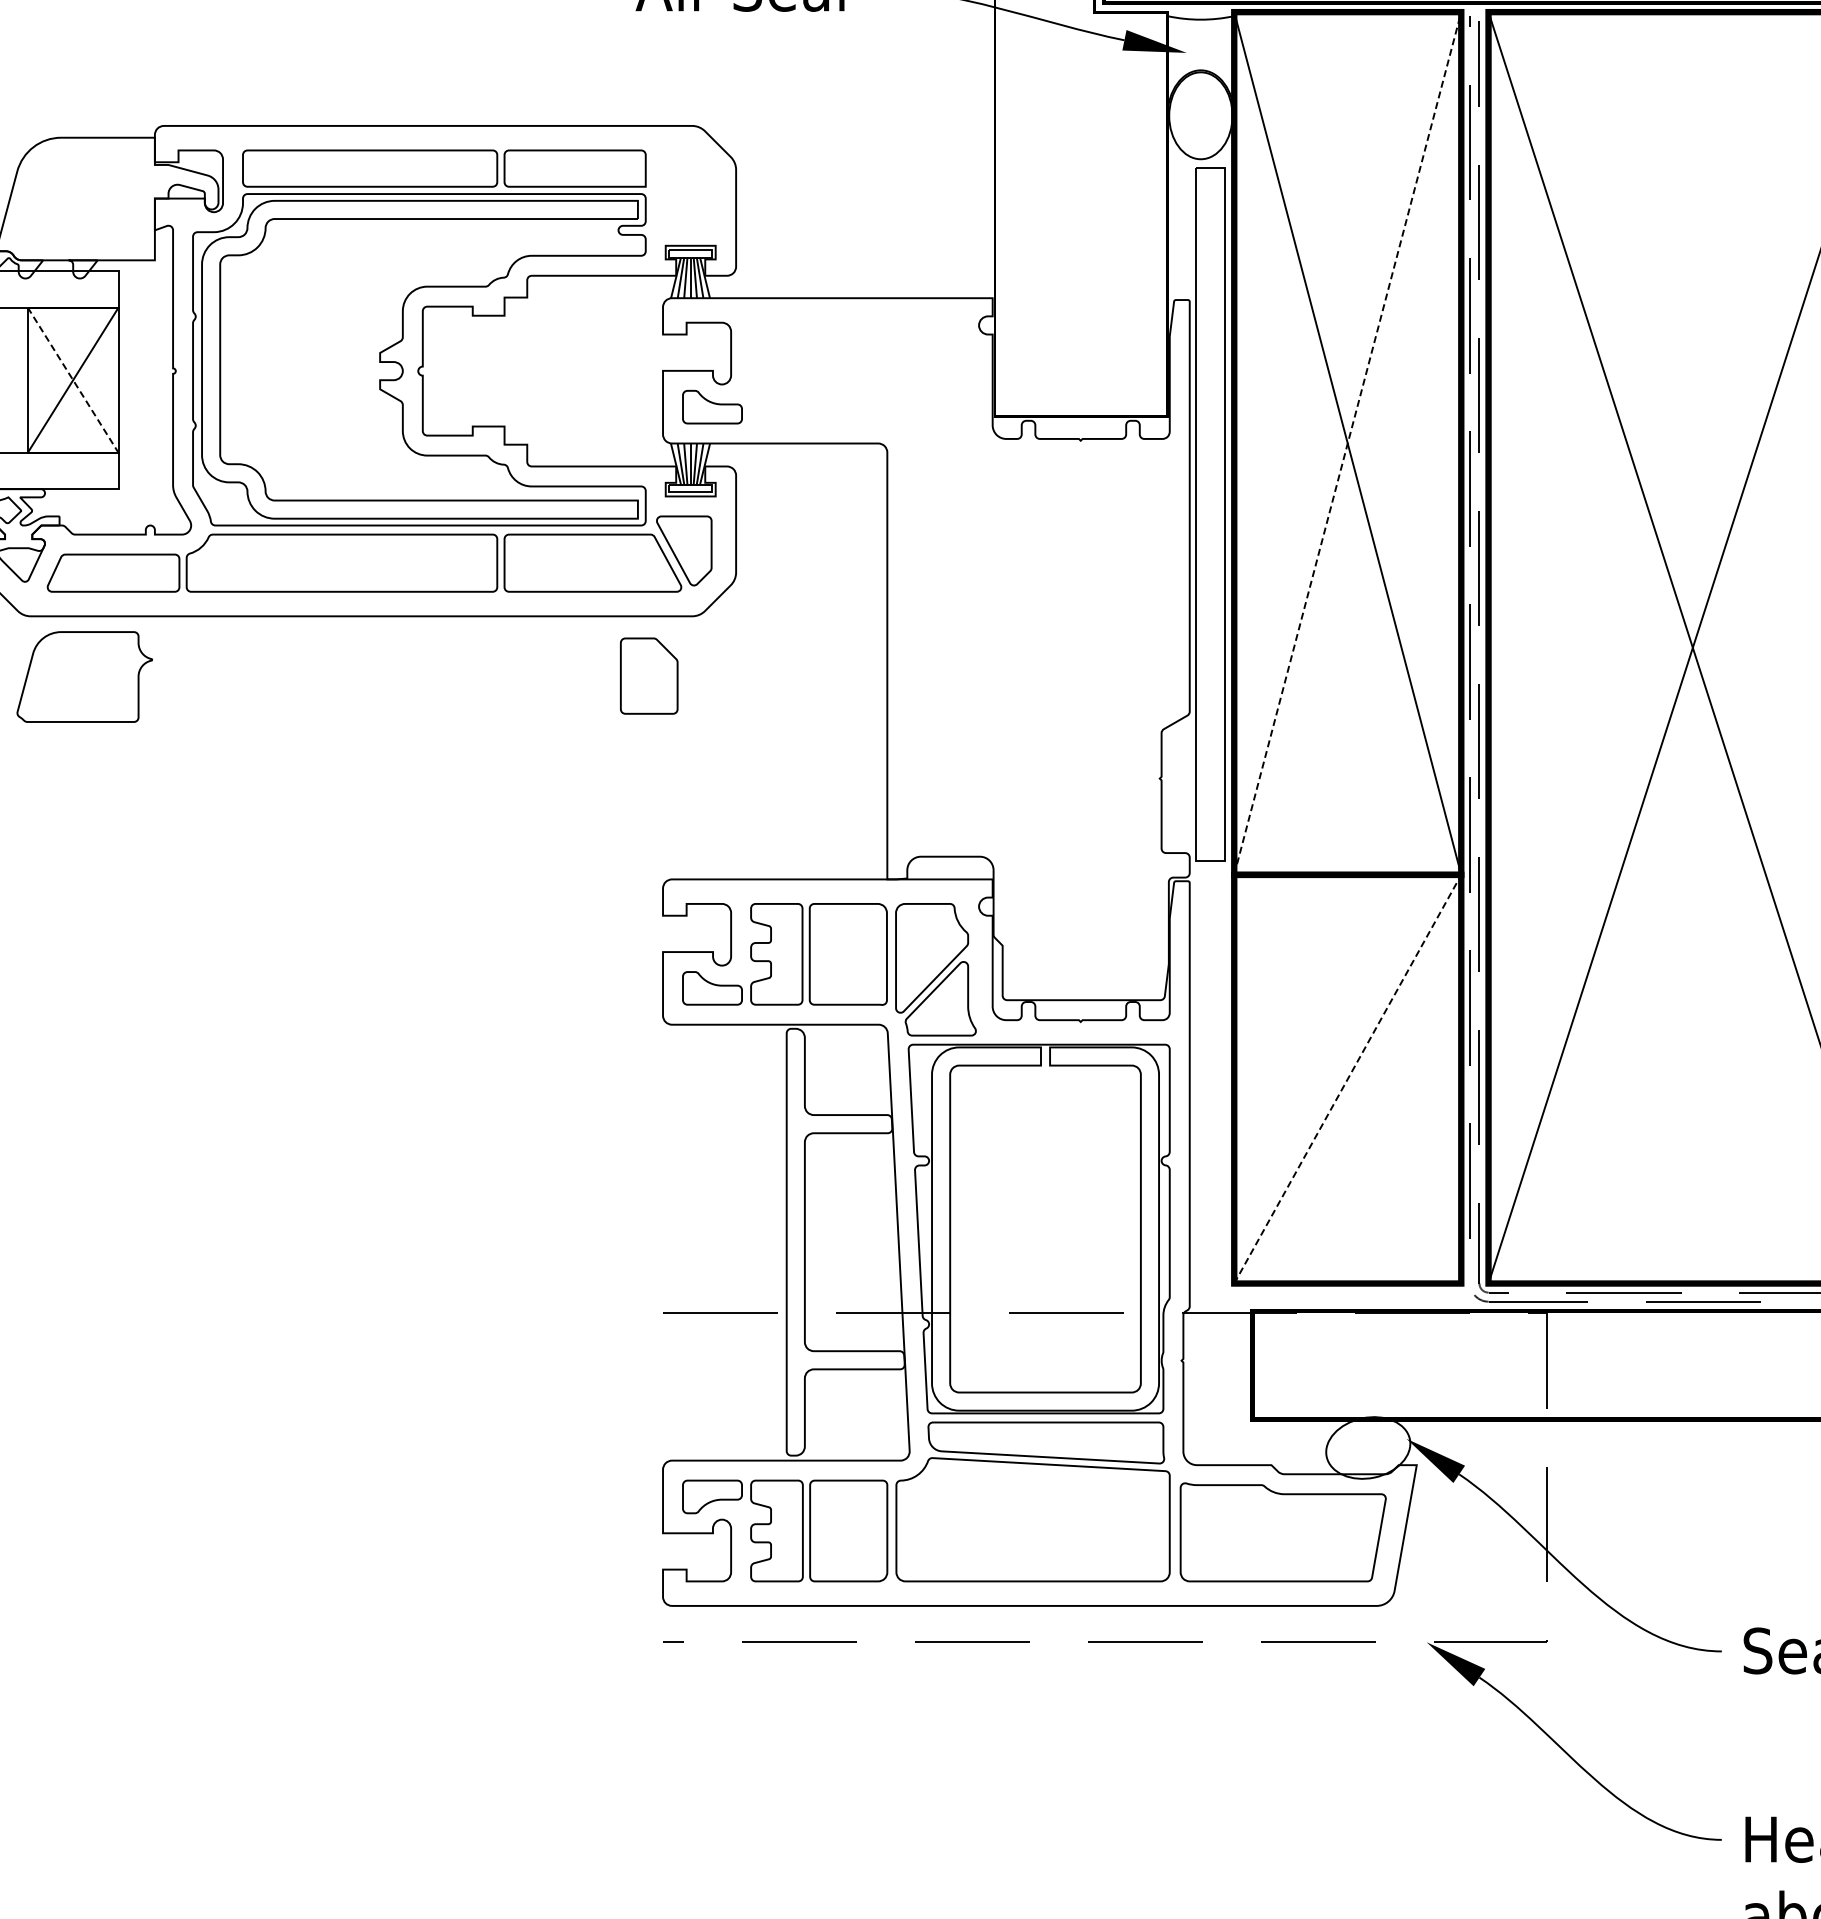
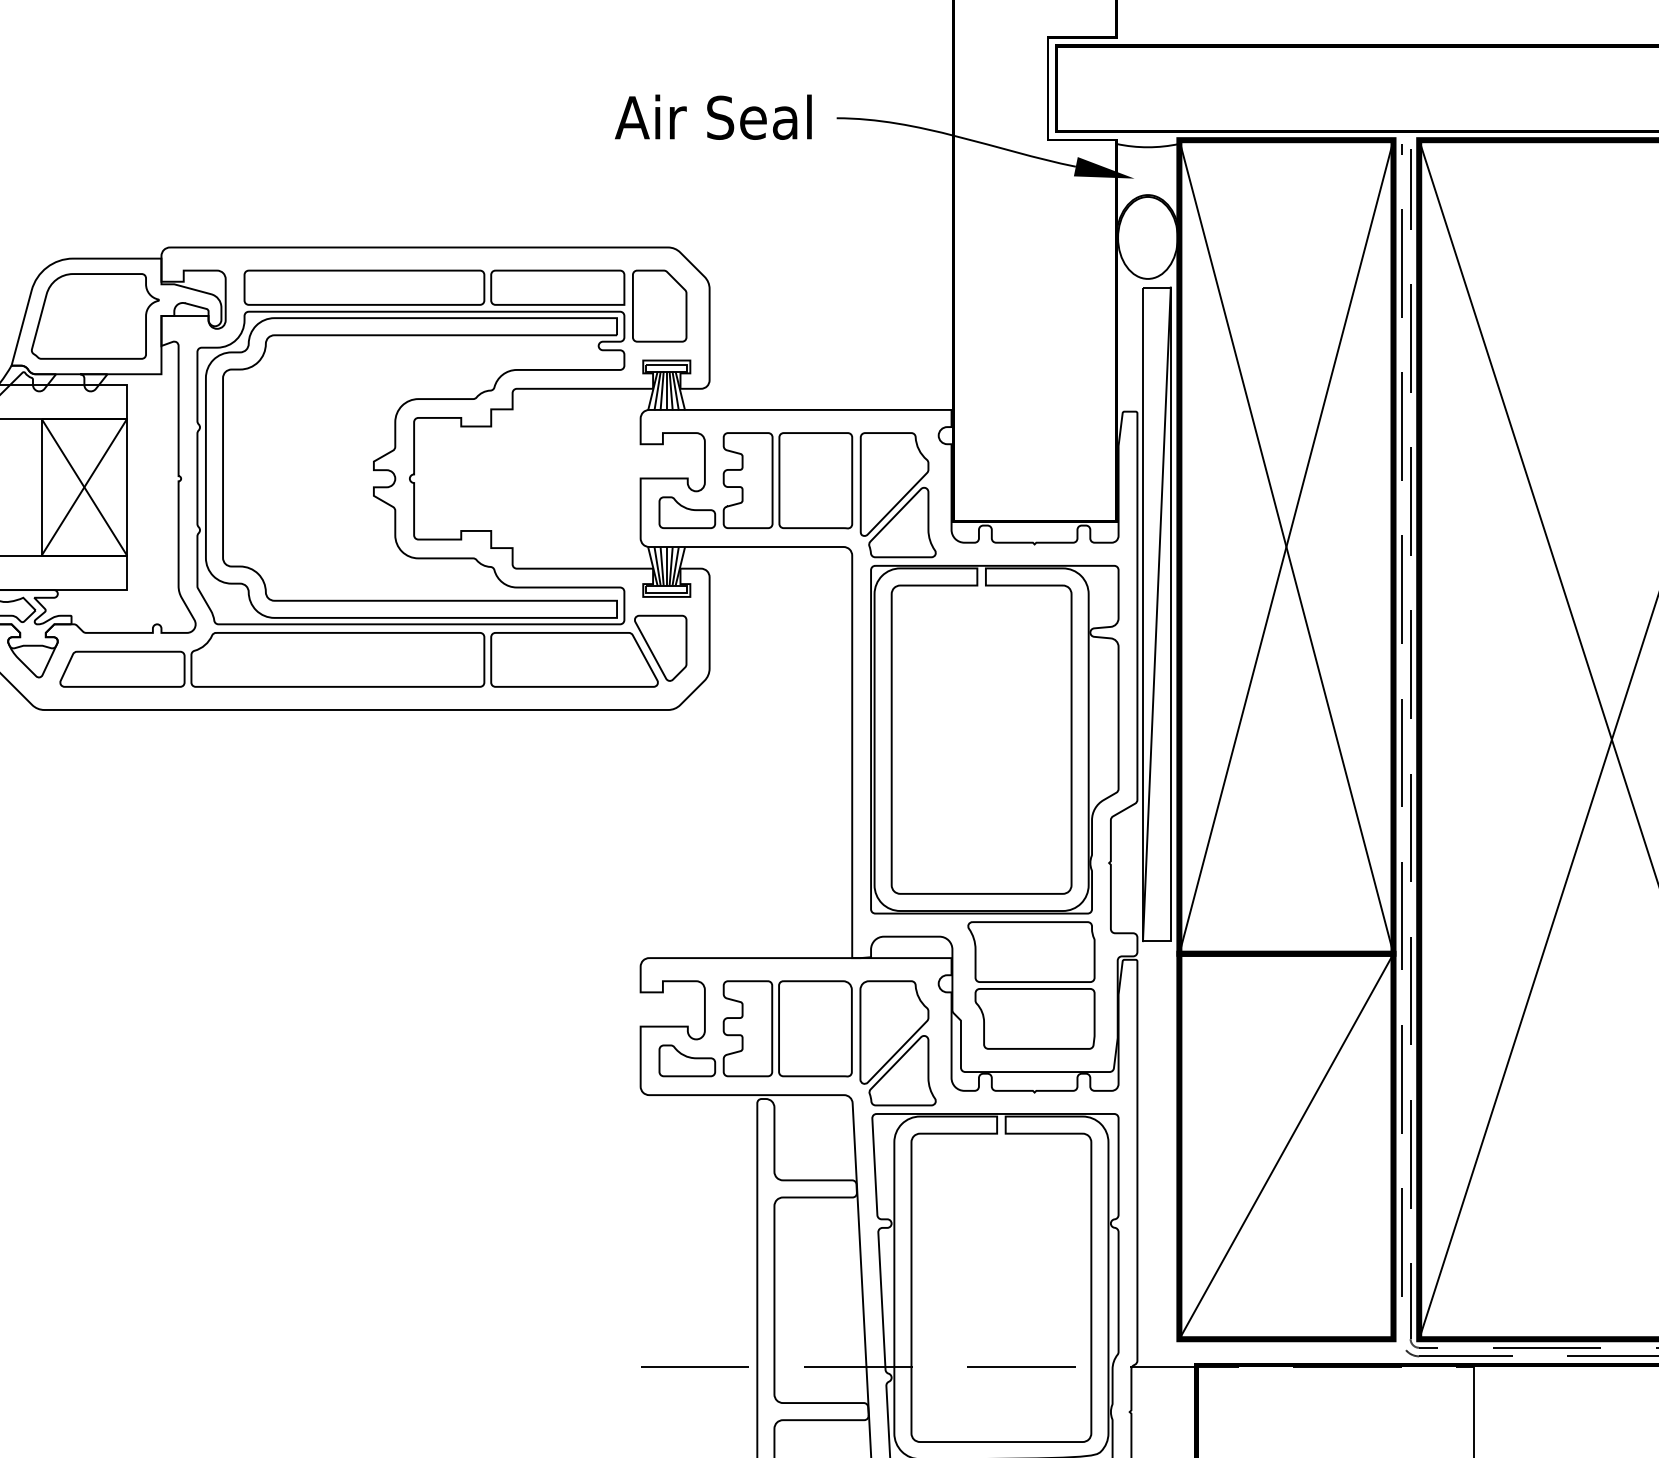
line: (73, 380) -> (84, 487), dashed -> solid
line: (1347, 443) -> (1286, 546), dashed -> solid
line: (1210, 514) -> (1156, 613), added
part: (960, 648) -> (921, 740), added
part: (649, 675) -> (659, 305), moved
part: (84, 676) -> (95, 315), moved
line: (1347, 1079) -> (1286, 1146), dashed -> solid

